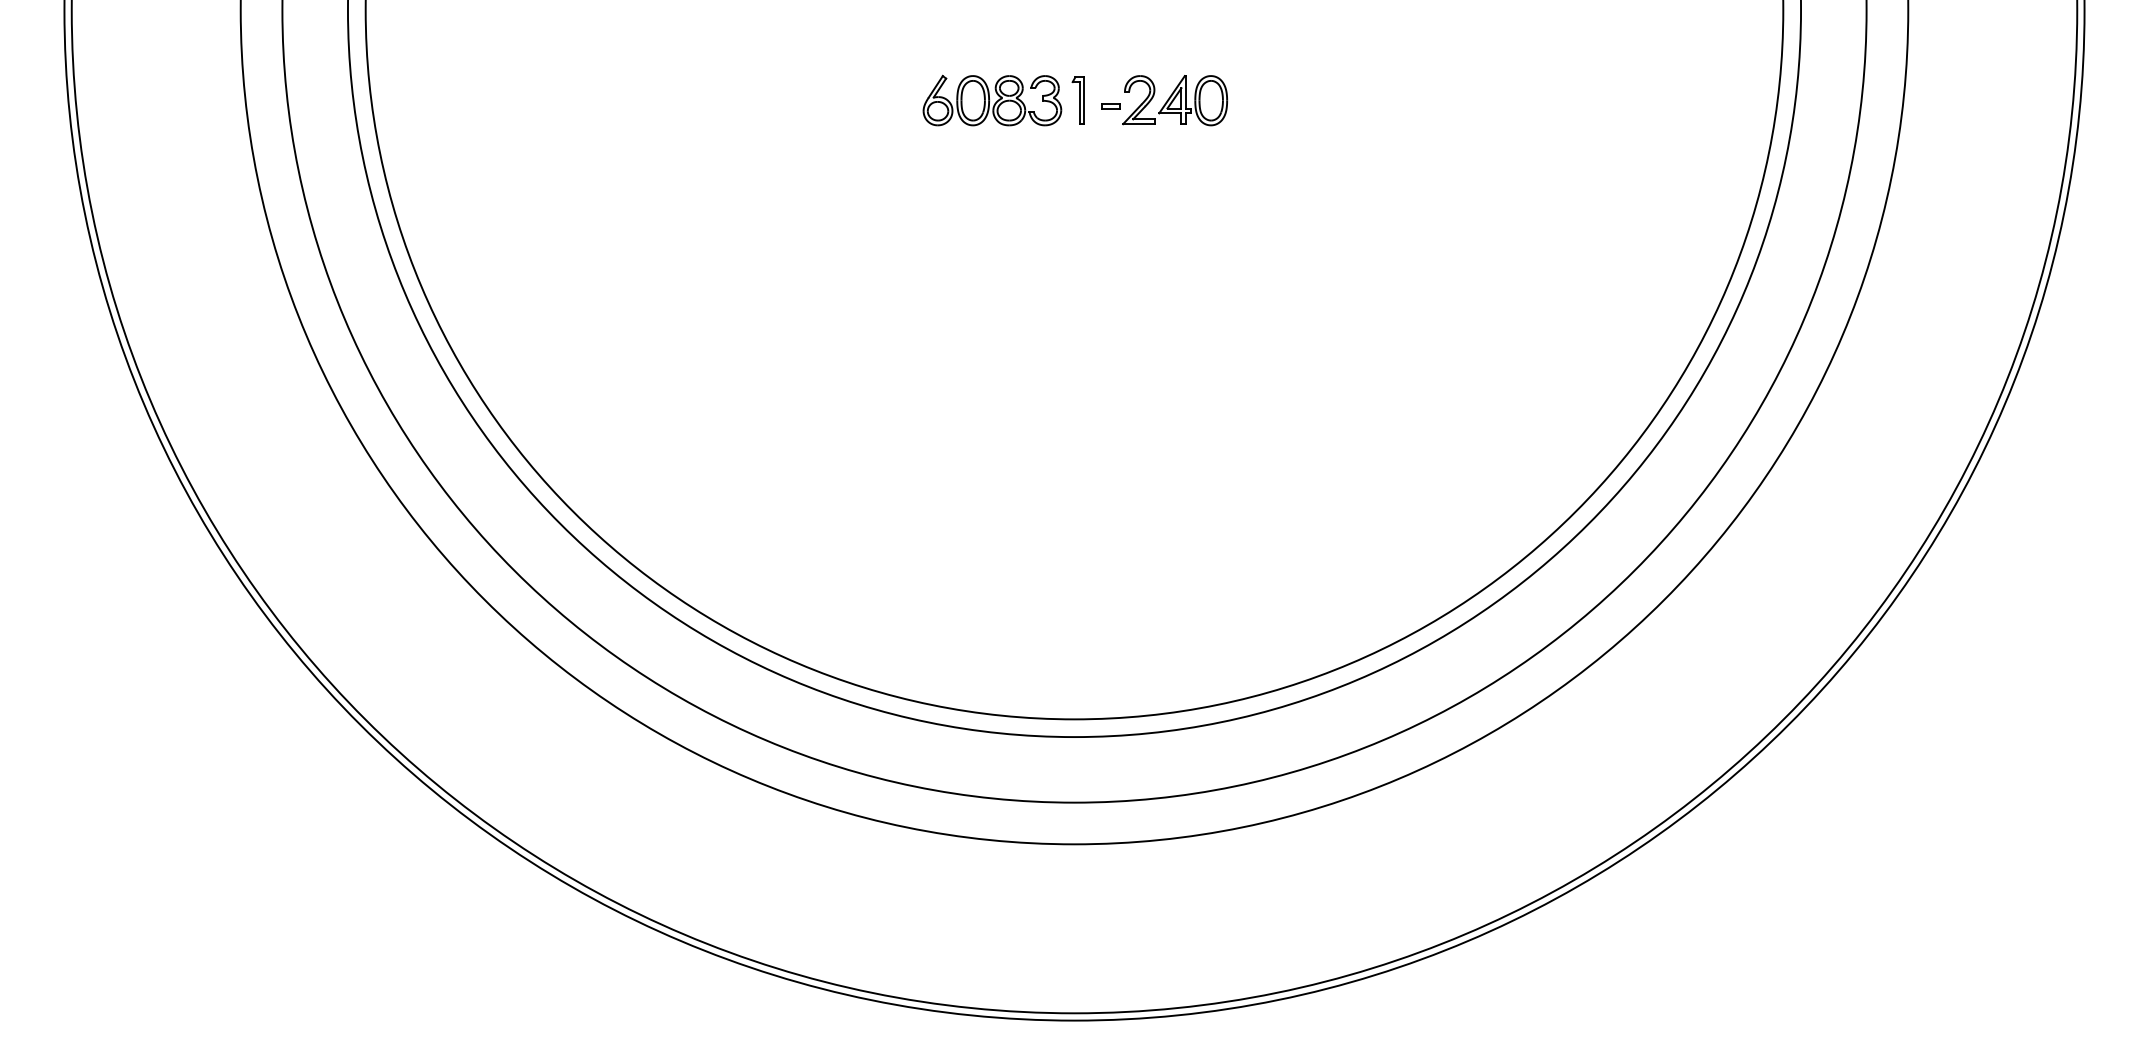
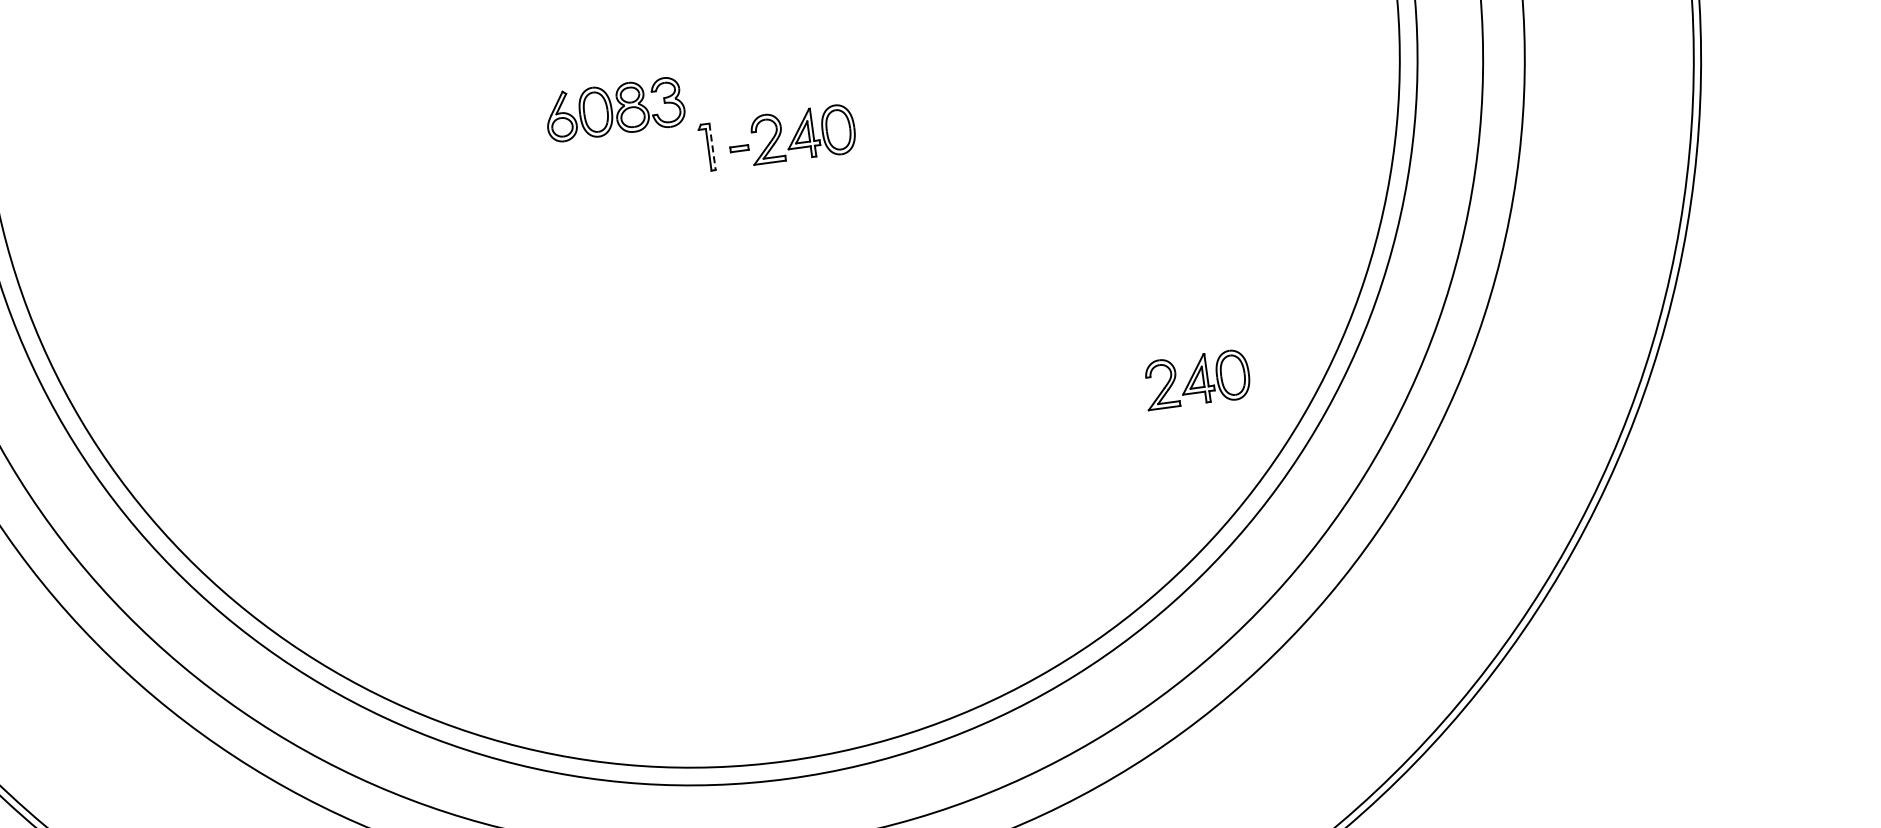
part: (992, 100) -> (615, 109), moved
line: (1084, 101) -> (713, 147), solid -> dashed
part: (1532, 396) -> (1196, 379), added

